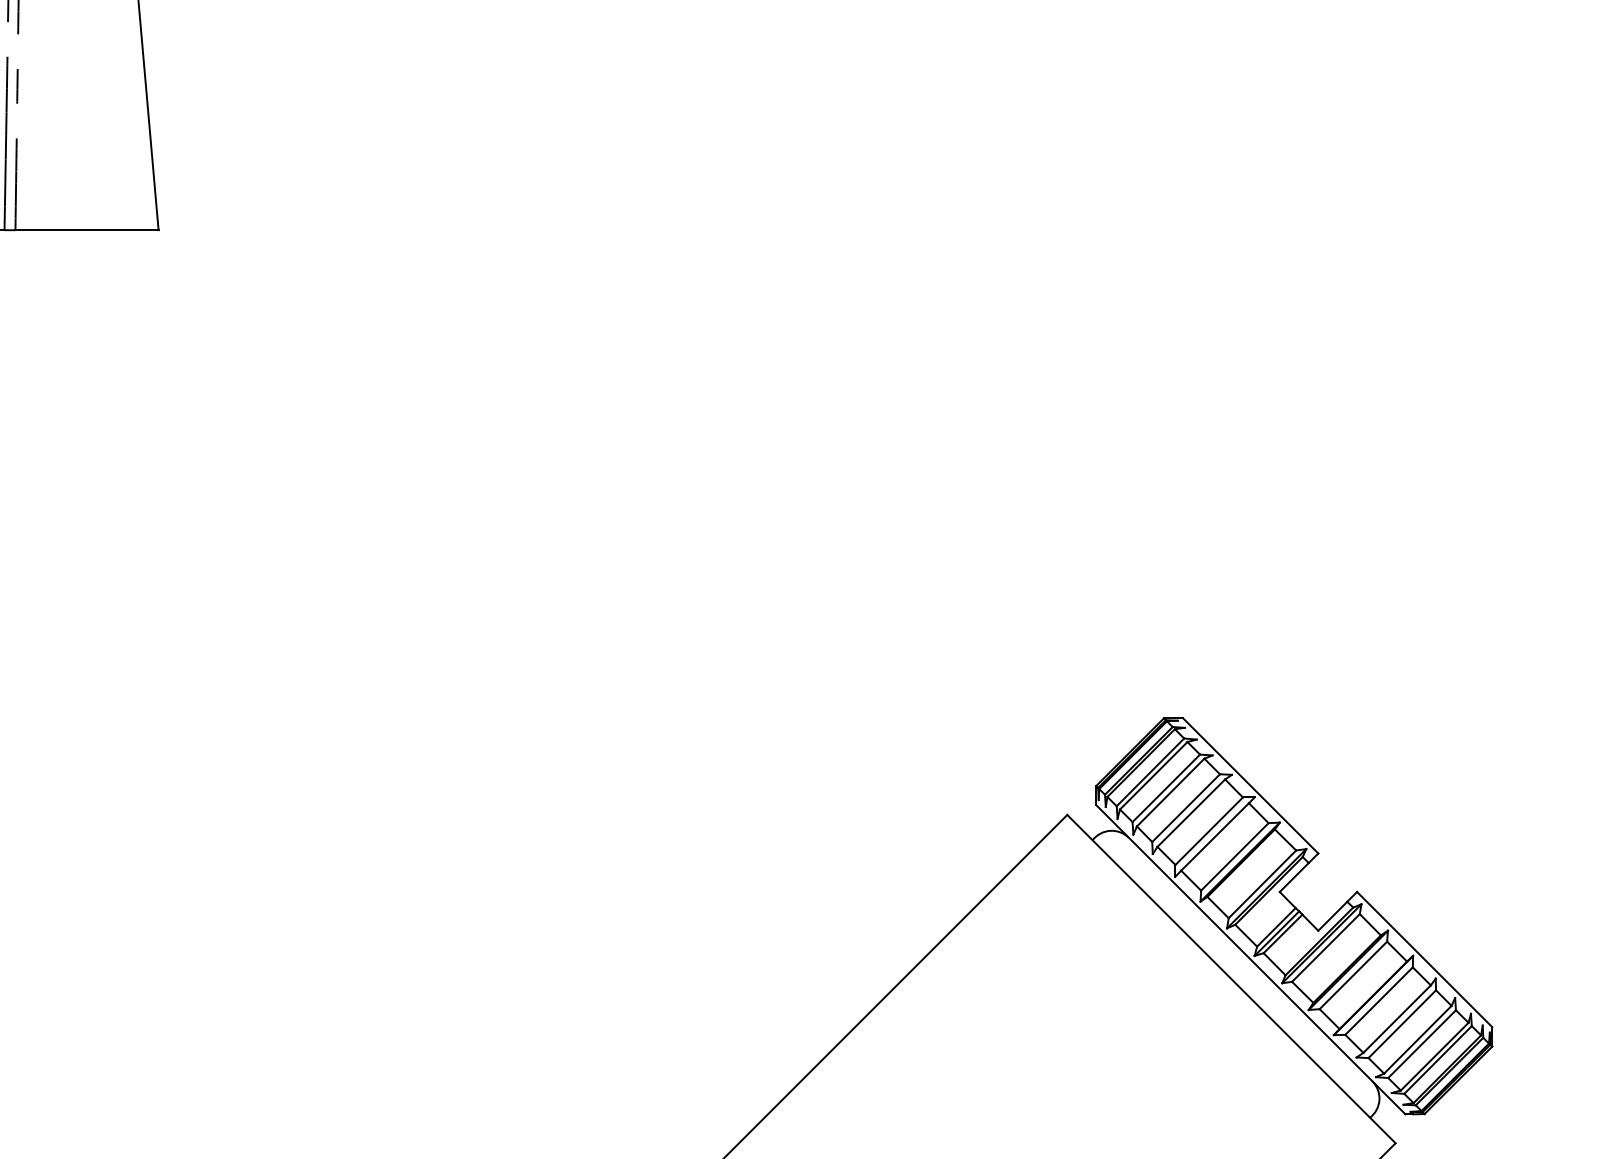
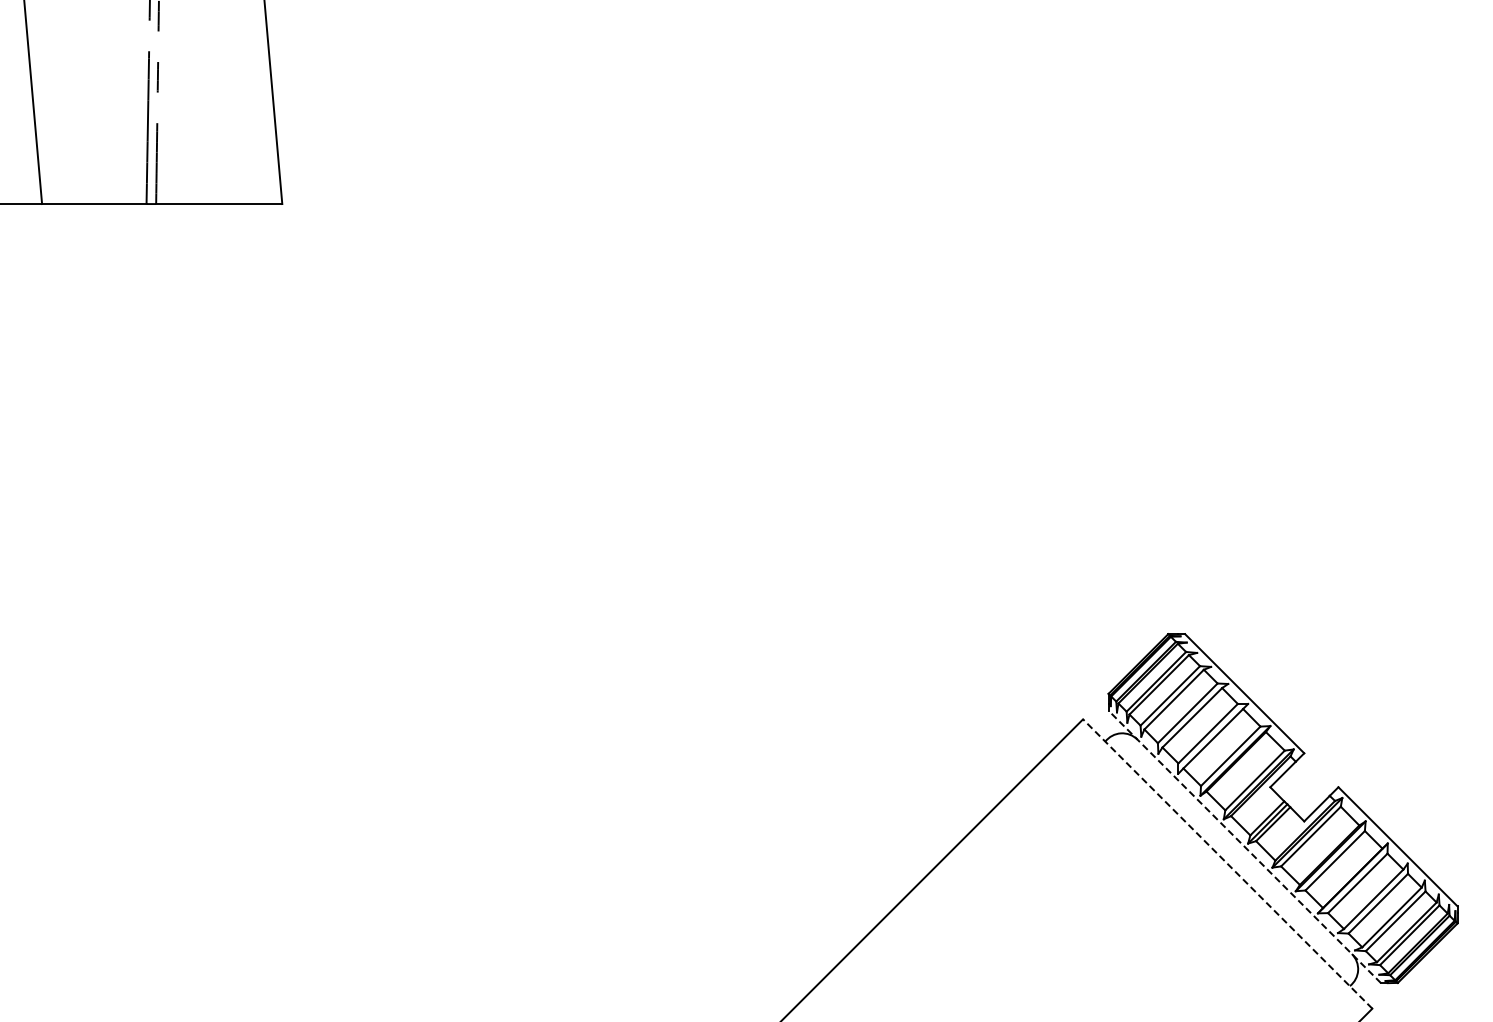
line: (1250, 959) -> (1244, 846), solid -> dashed
line: (1231, 979) -> (1227, 864), solid -> dashed

